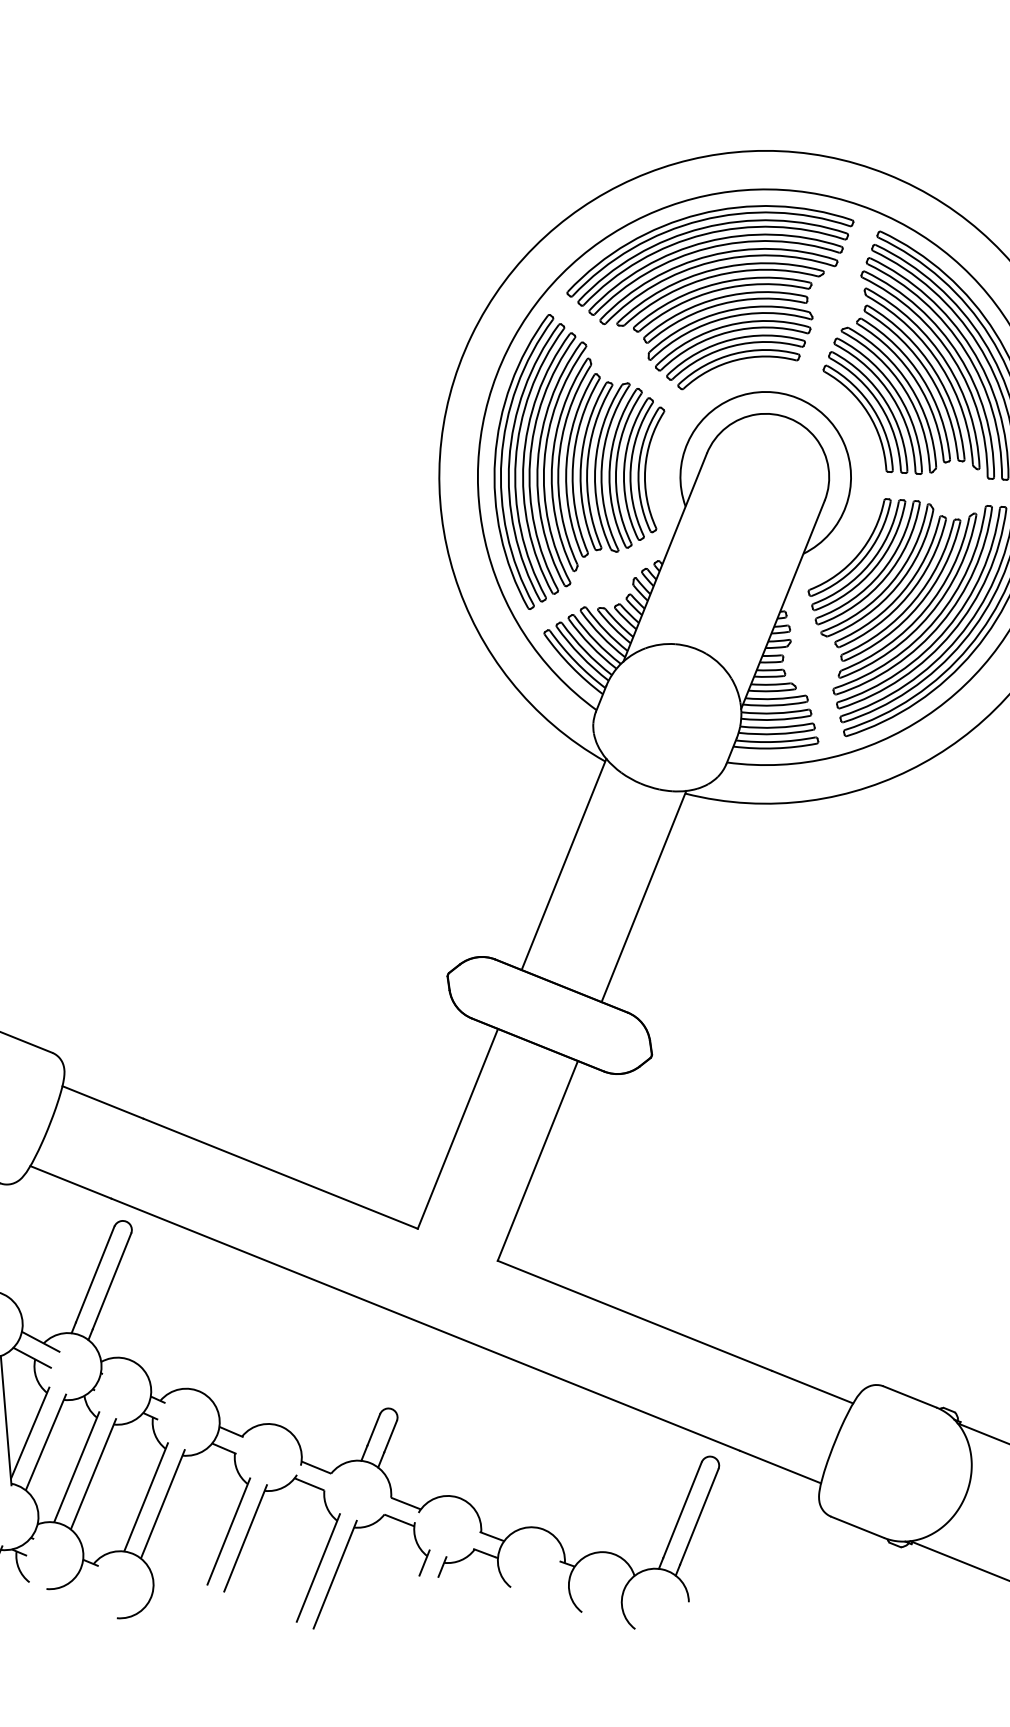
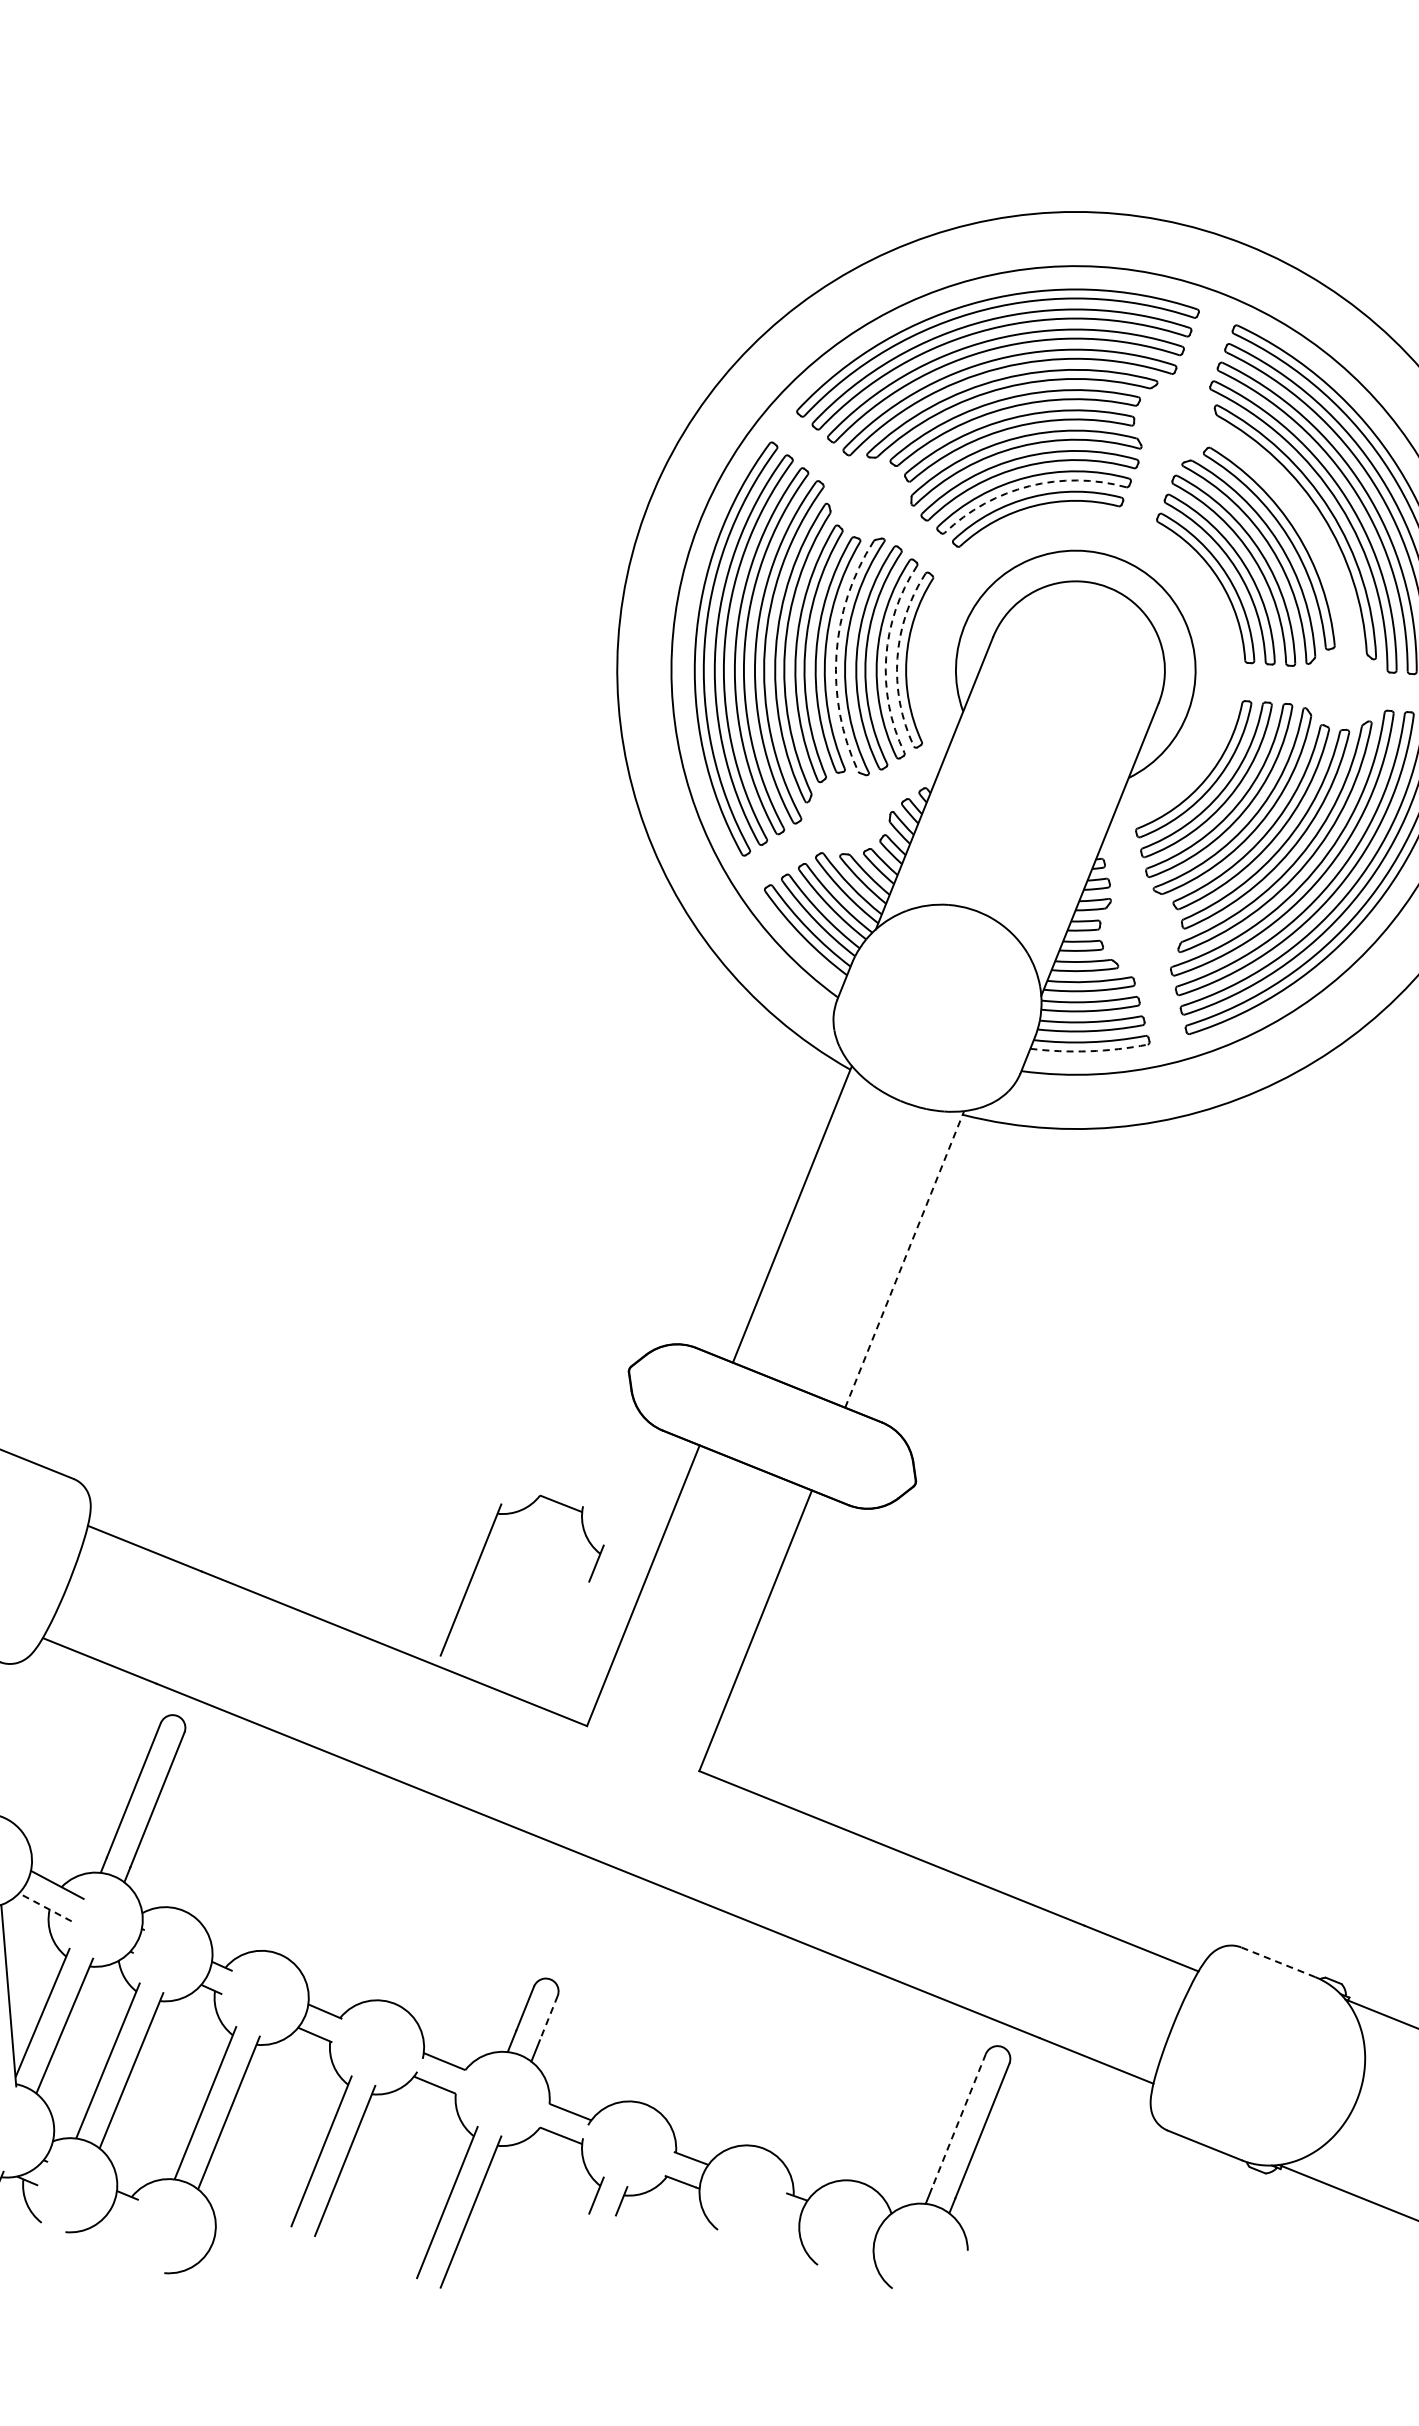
arc: (732, 346) -> (1029, 486), solid -> dashed
part: (927, 374) -> (1303, 525), removed
arc: (595, 465) -> (836, 654), solid -> dashed
arc: (631, 468) -> (886, 657), solid -> dashed
arc: (638, 468) -> (897, 658), solid -> dashed
arc: (775, 748) -> (1089, 1051), solid -> dashed
line: (643, 896) -> (904, 1259), solid -> dashed
part: (341, 1110) -> (480, 1559), added
line: (32, 1357) -> (45, 1907), solid -> dashed
line: (910, 1397) -> (1278, 1962), solid -> dashed
line: (390, 1436) -> (548, 2018), solid -> dashed
line: (682, 1510) -> (958, 2121), solid -> dashed

